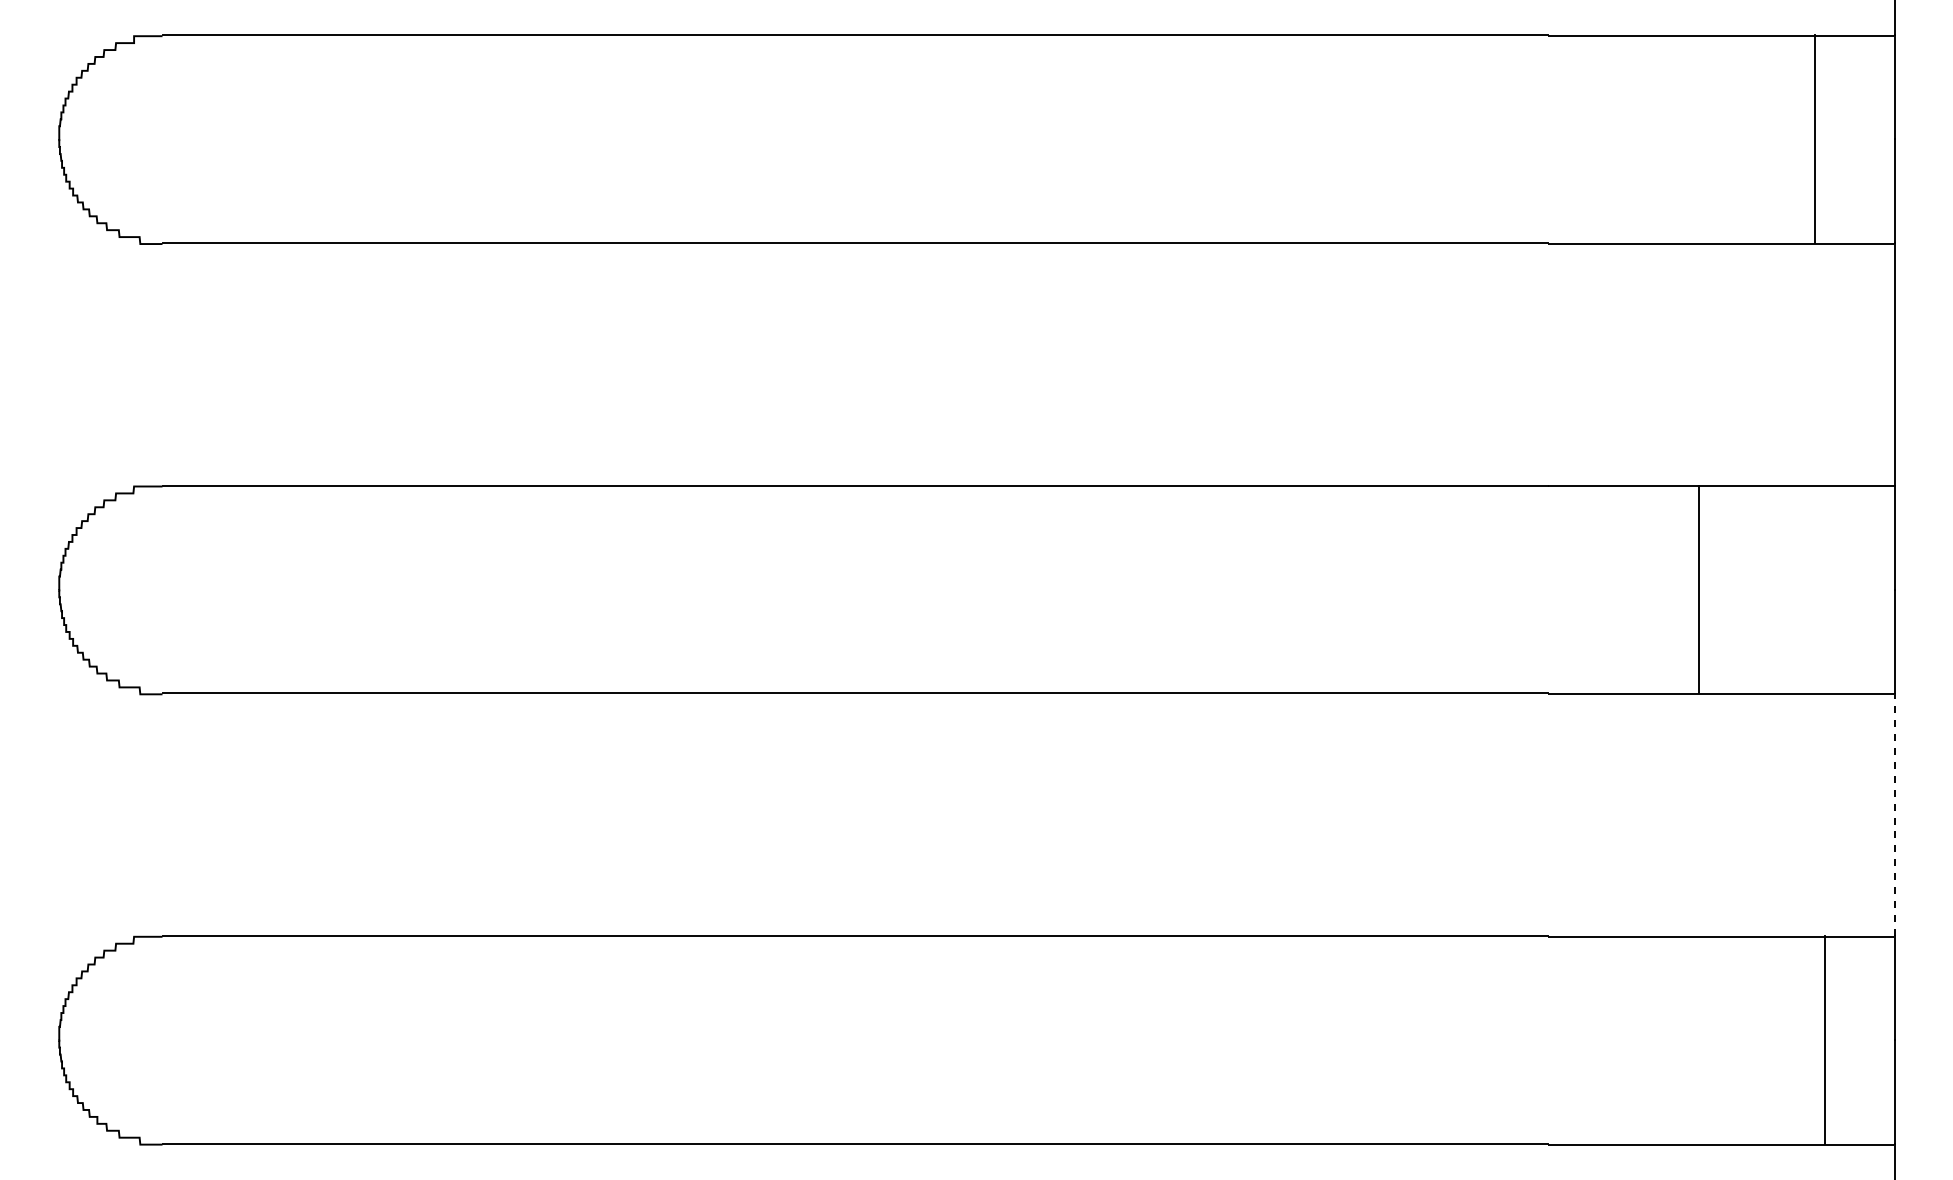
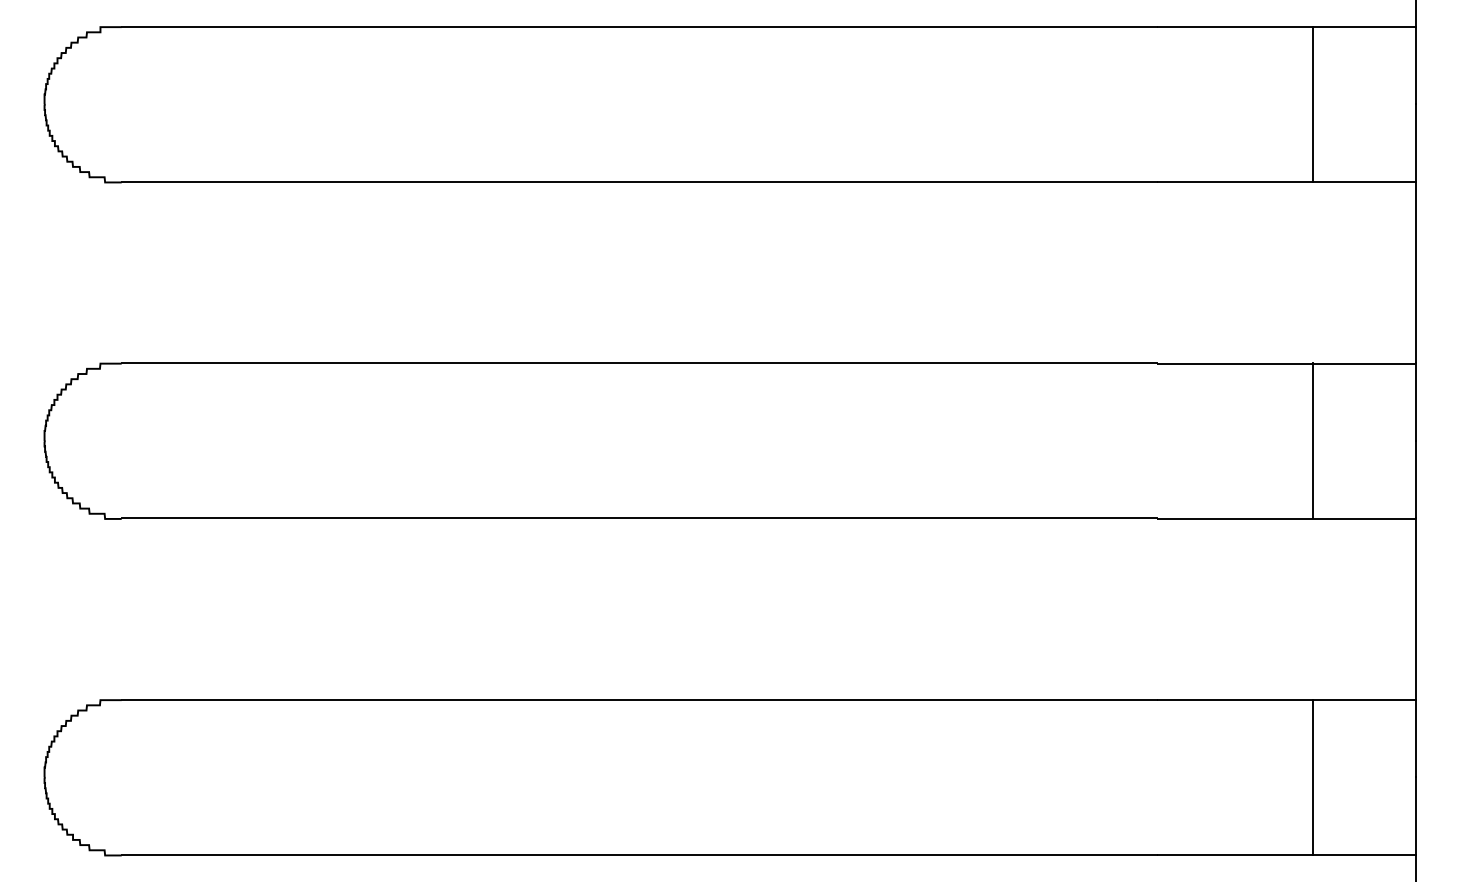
line: (1815, 139) -> (1312, 104), moved
line: (1699, 589) -> (1312, 440), moved
line: (1894, 814) -> (1416, 608), dashed -> solid
line: (1825, 1039) -> (1312, 776), moved

